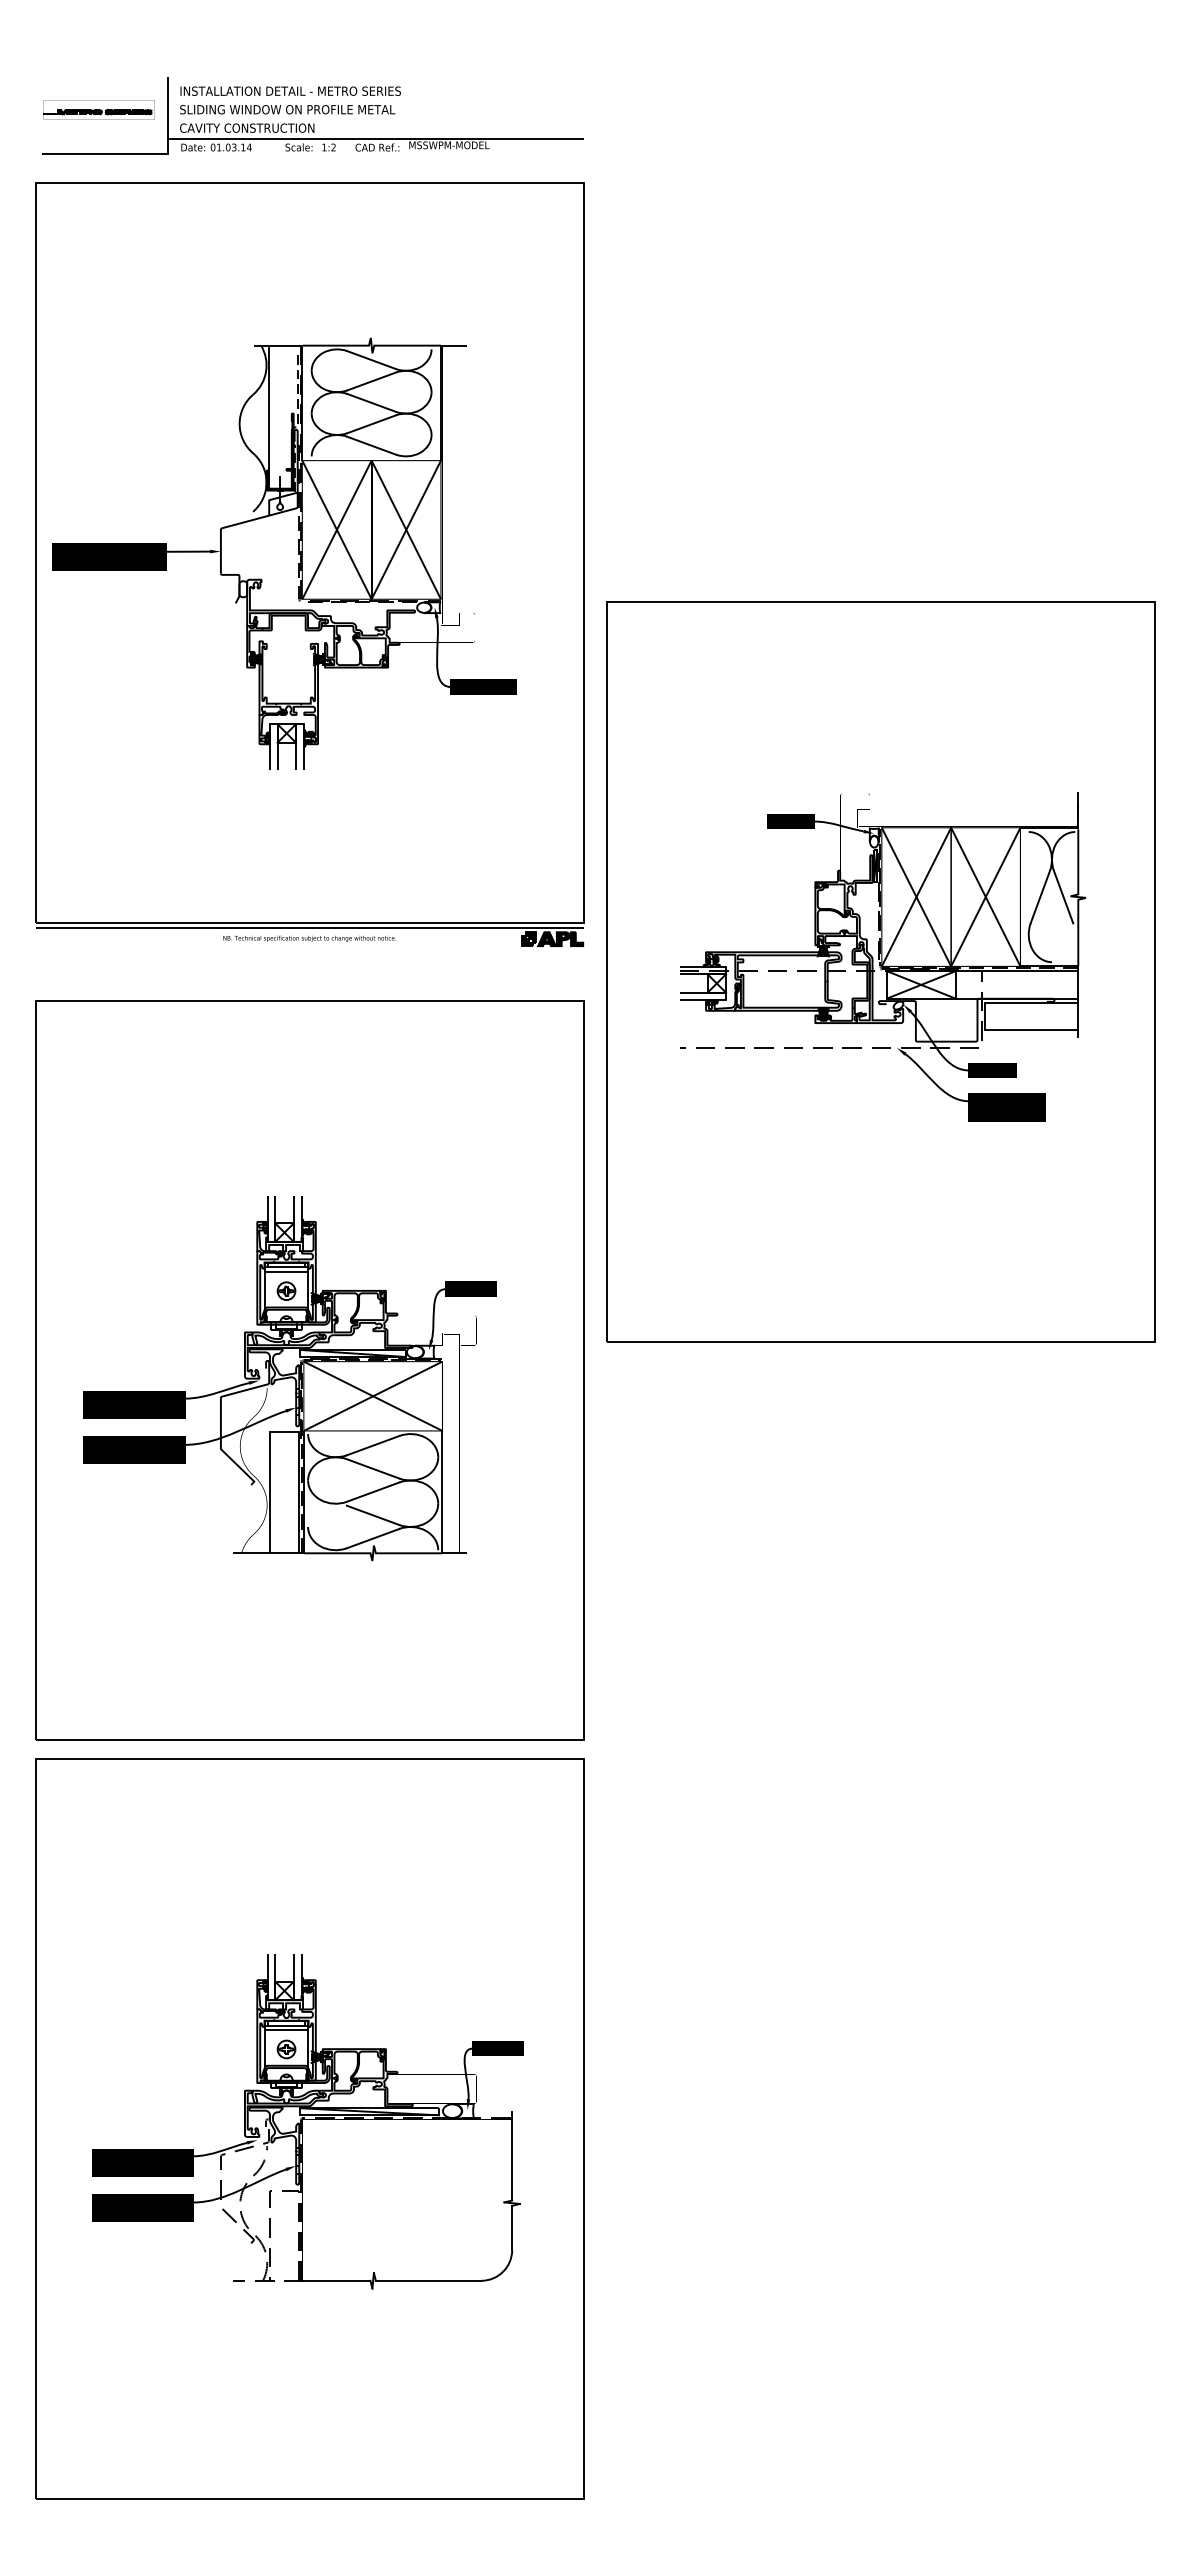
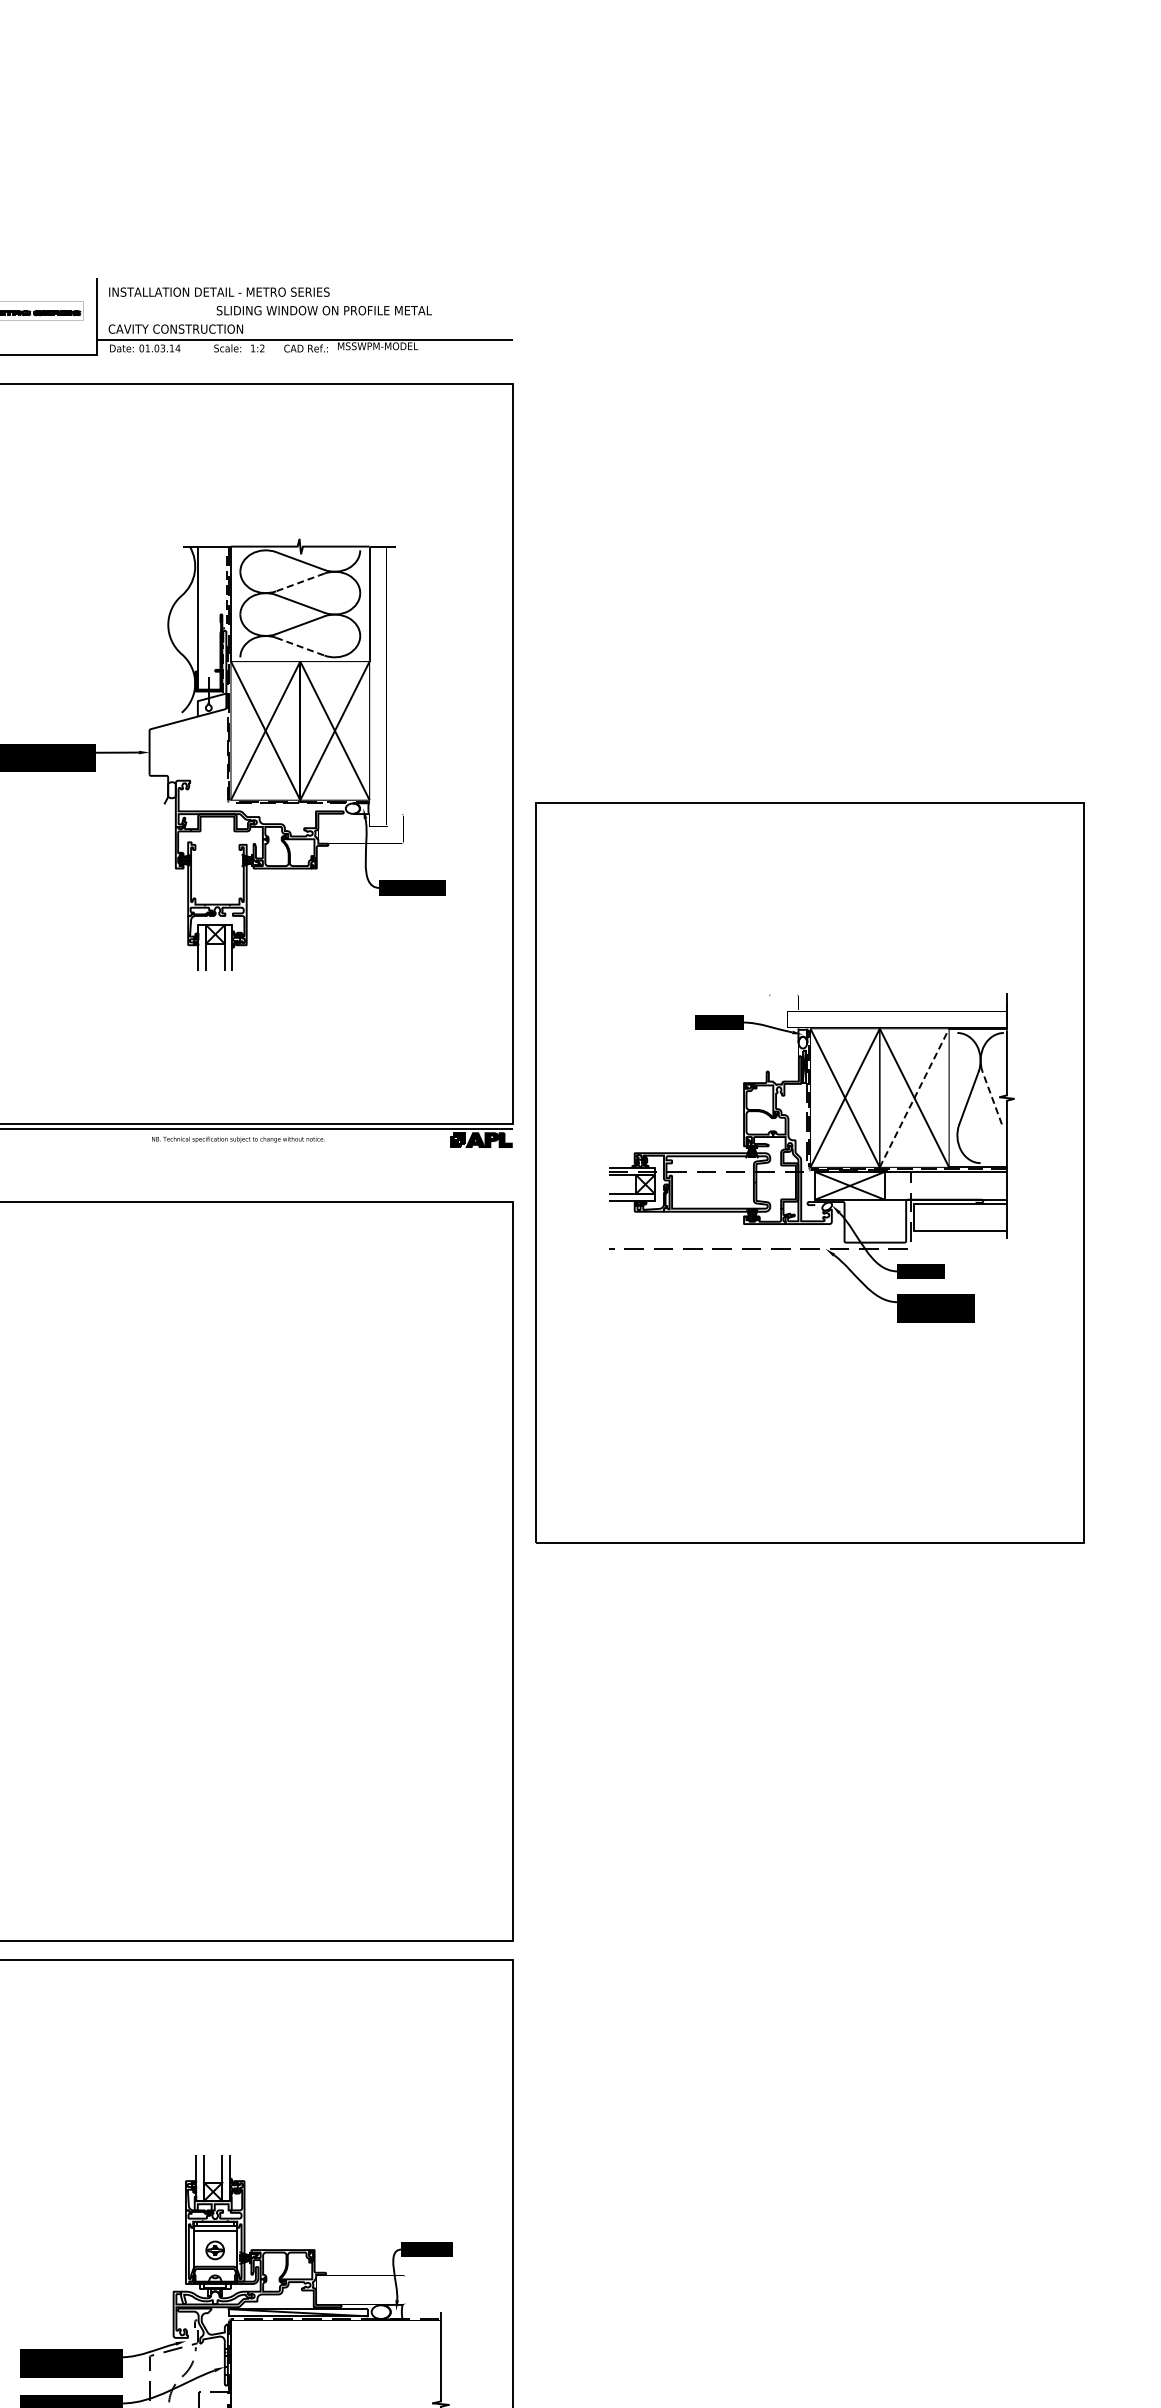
text: (287, 109) -> (324, 310), moved
line: (371, 381) -> (300, 582), solid -> dashed
line: (371, 445) -> (300, 646), solid -> dashed
line: (986, 896) -> (915, 1097), solid -> dashed
line: (1063, 896) -> (992, 1097), solid -> dashed
part: (289, 1378) -> (218, 1579), removed

